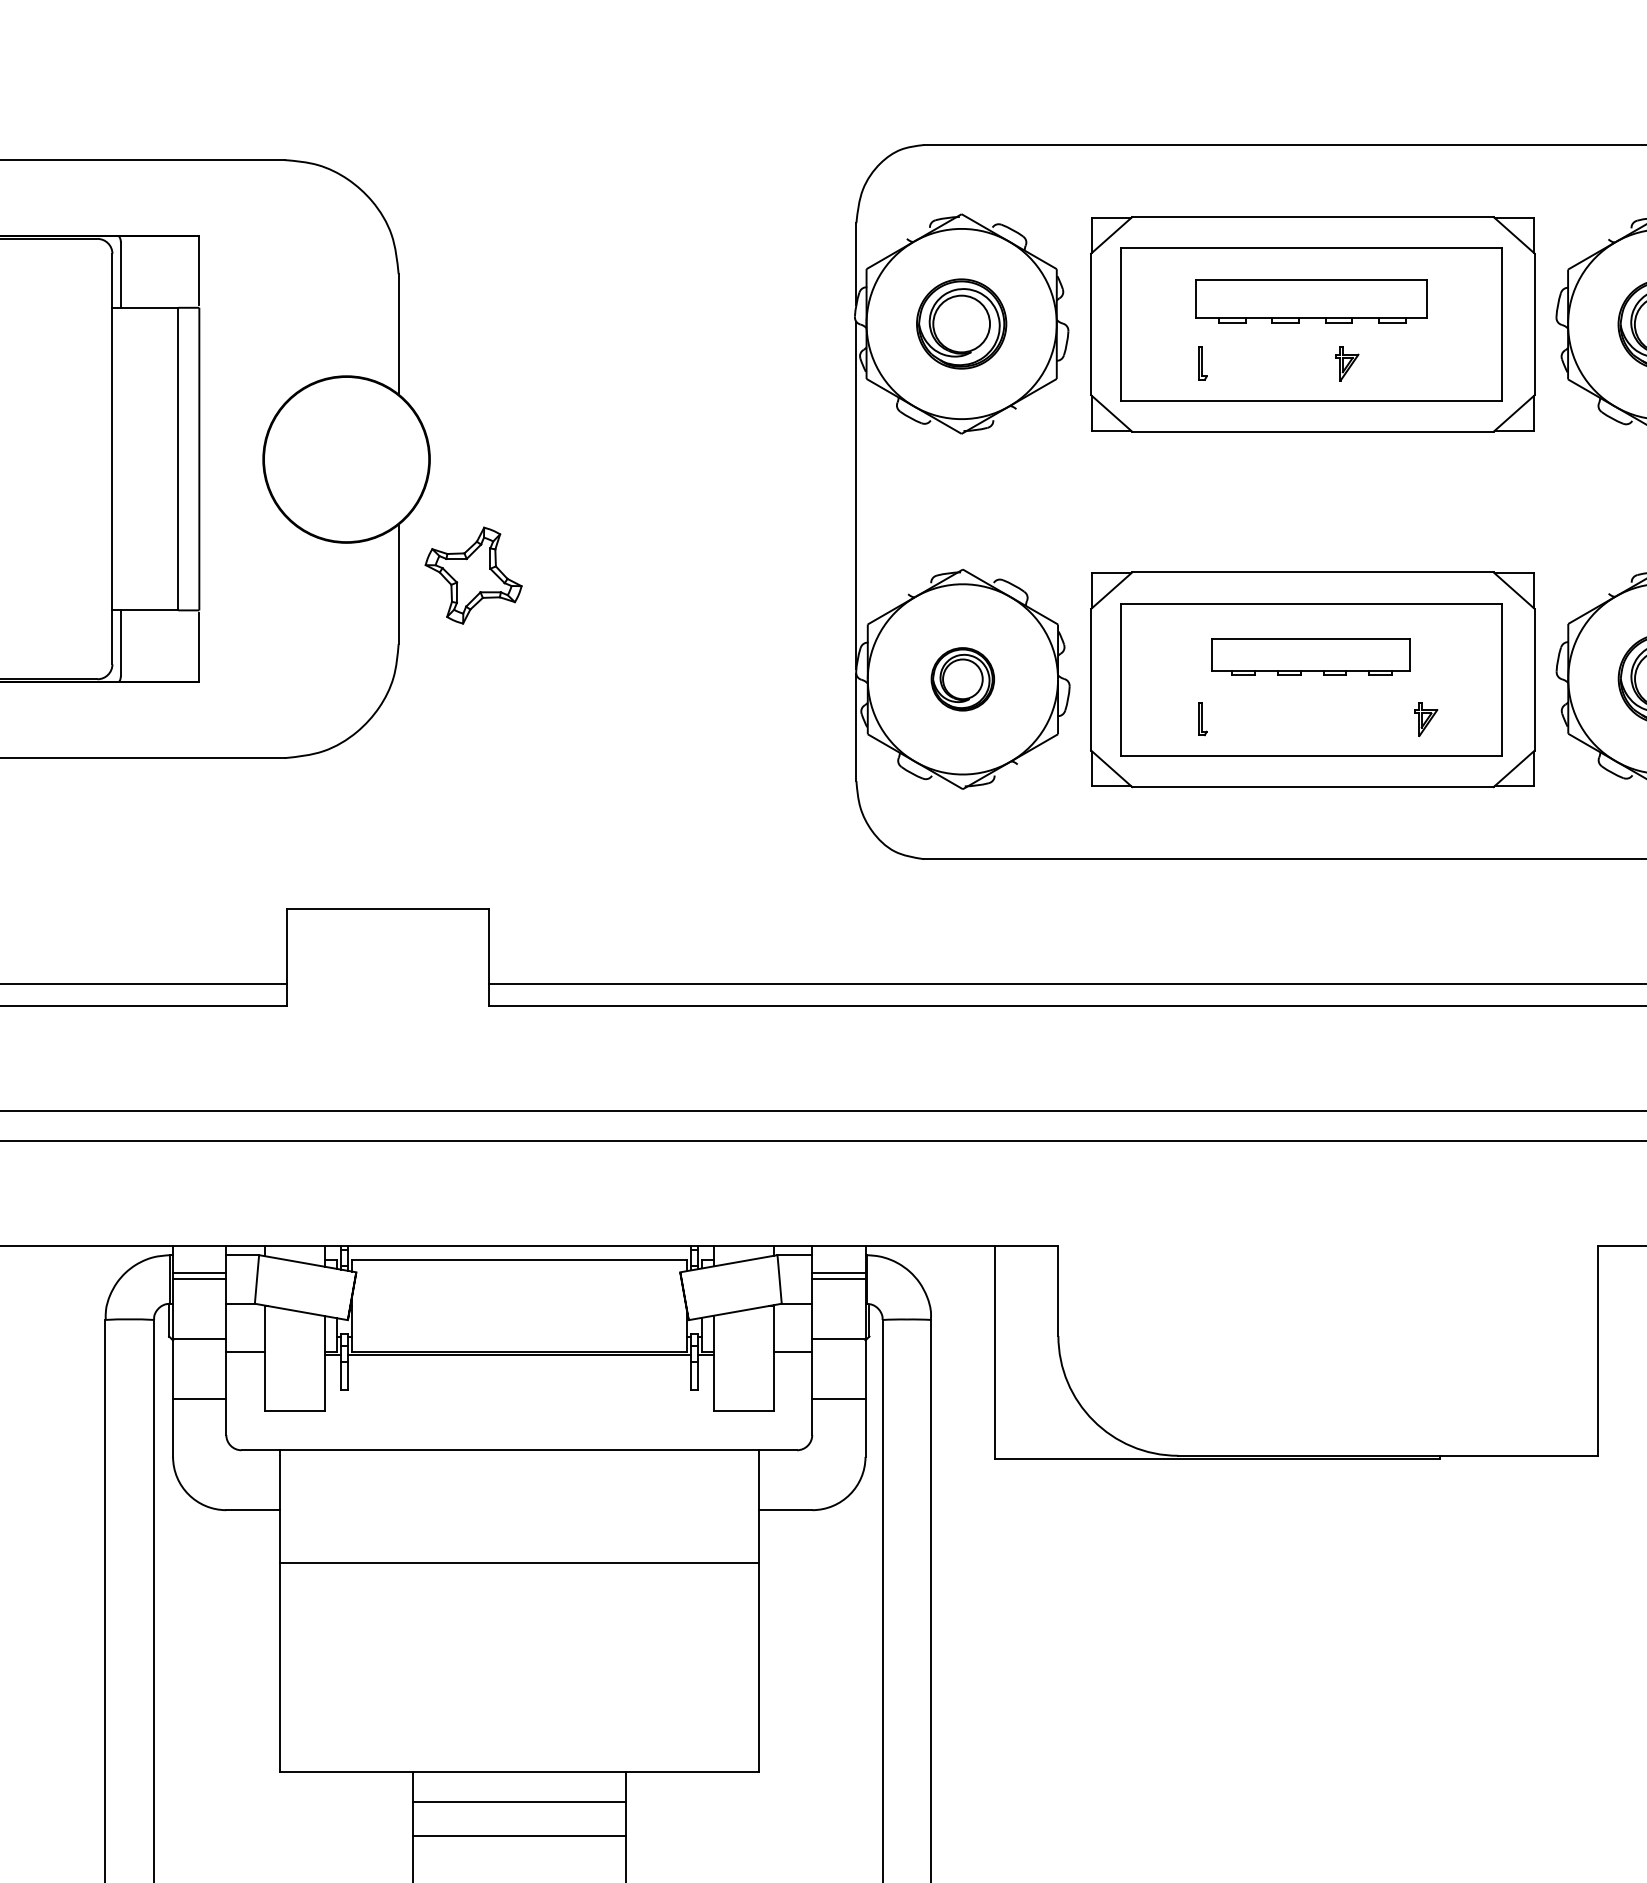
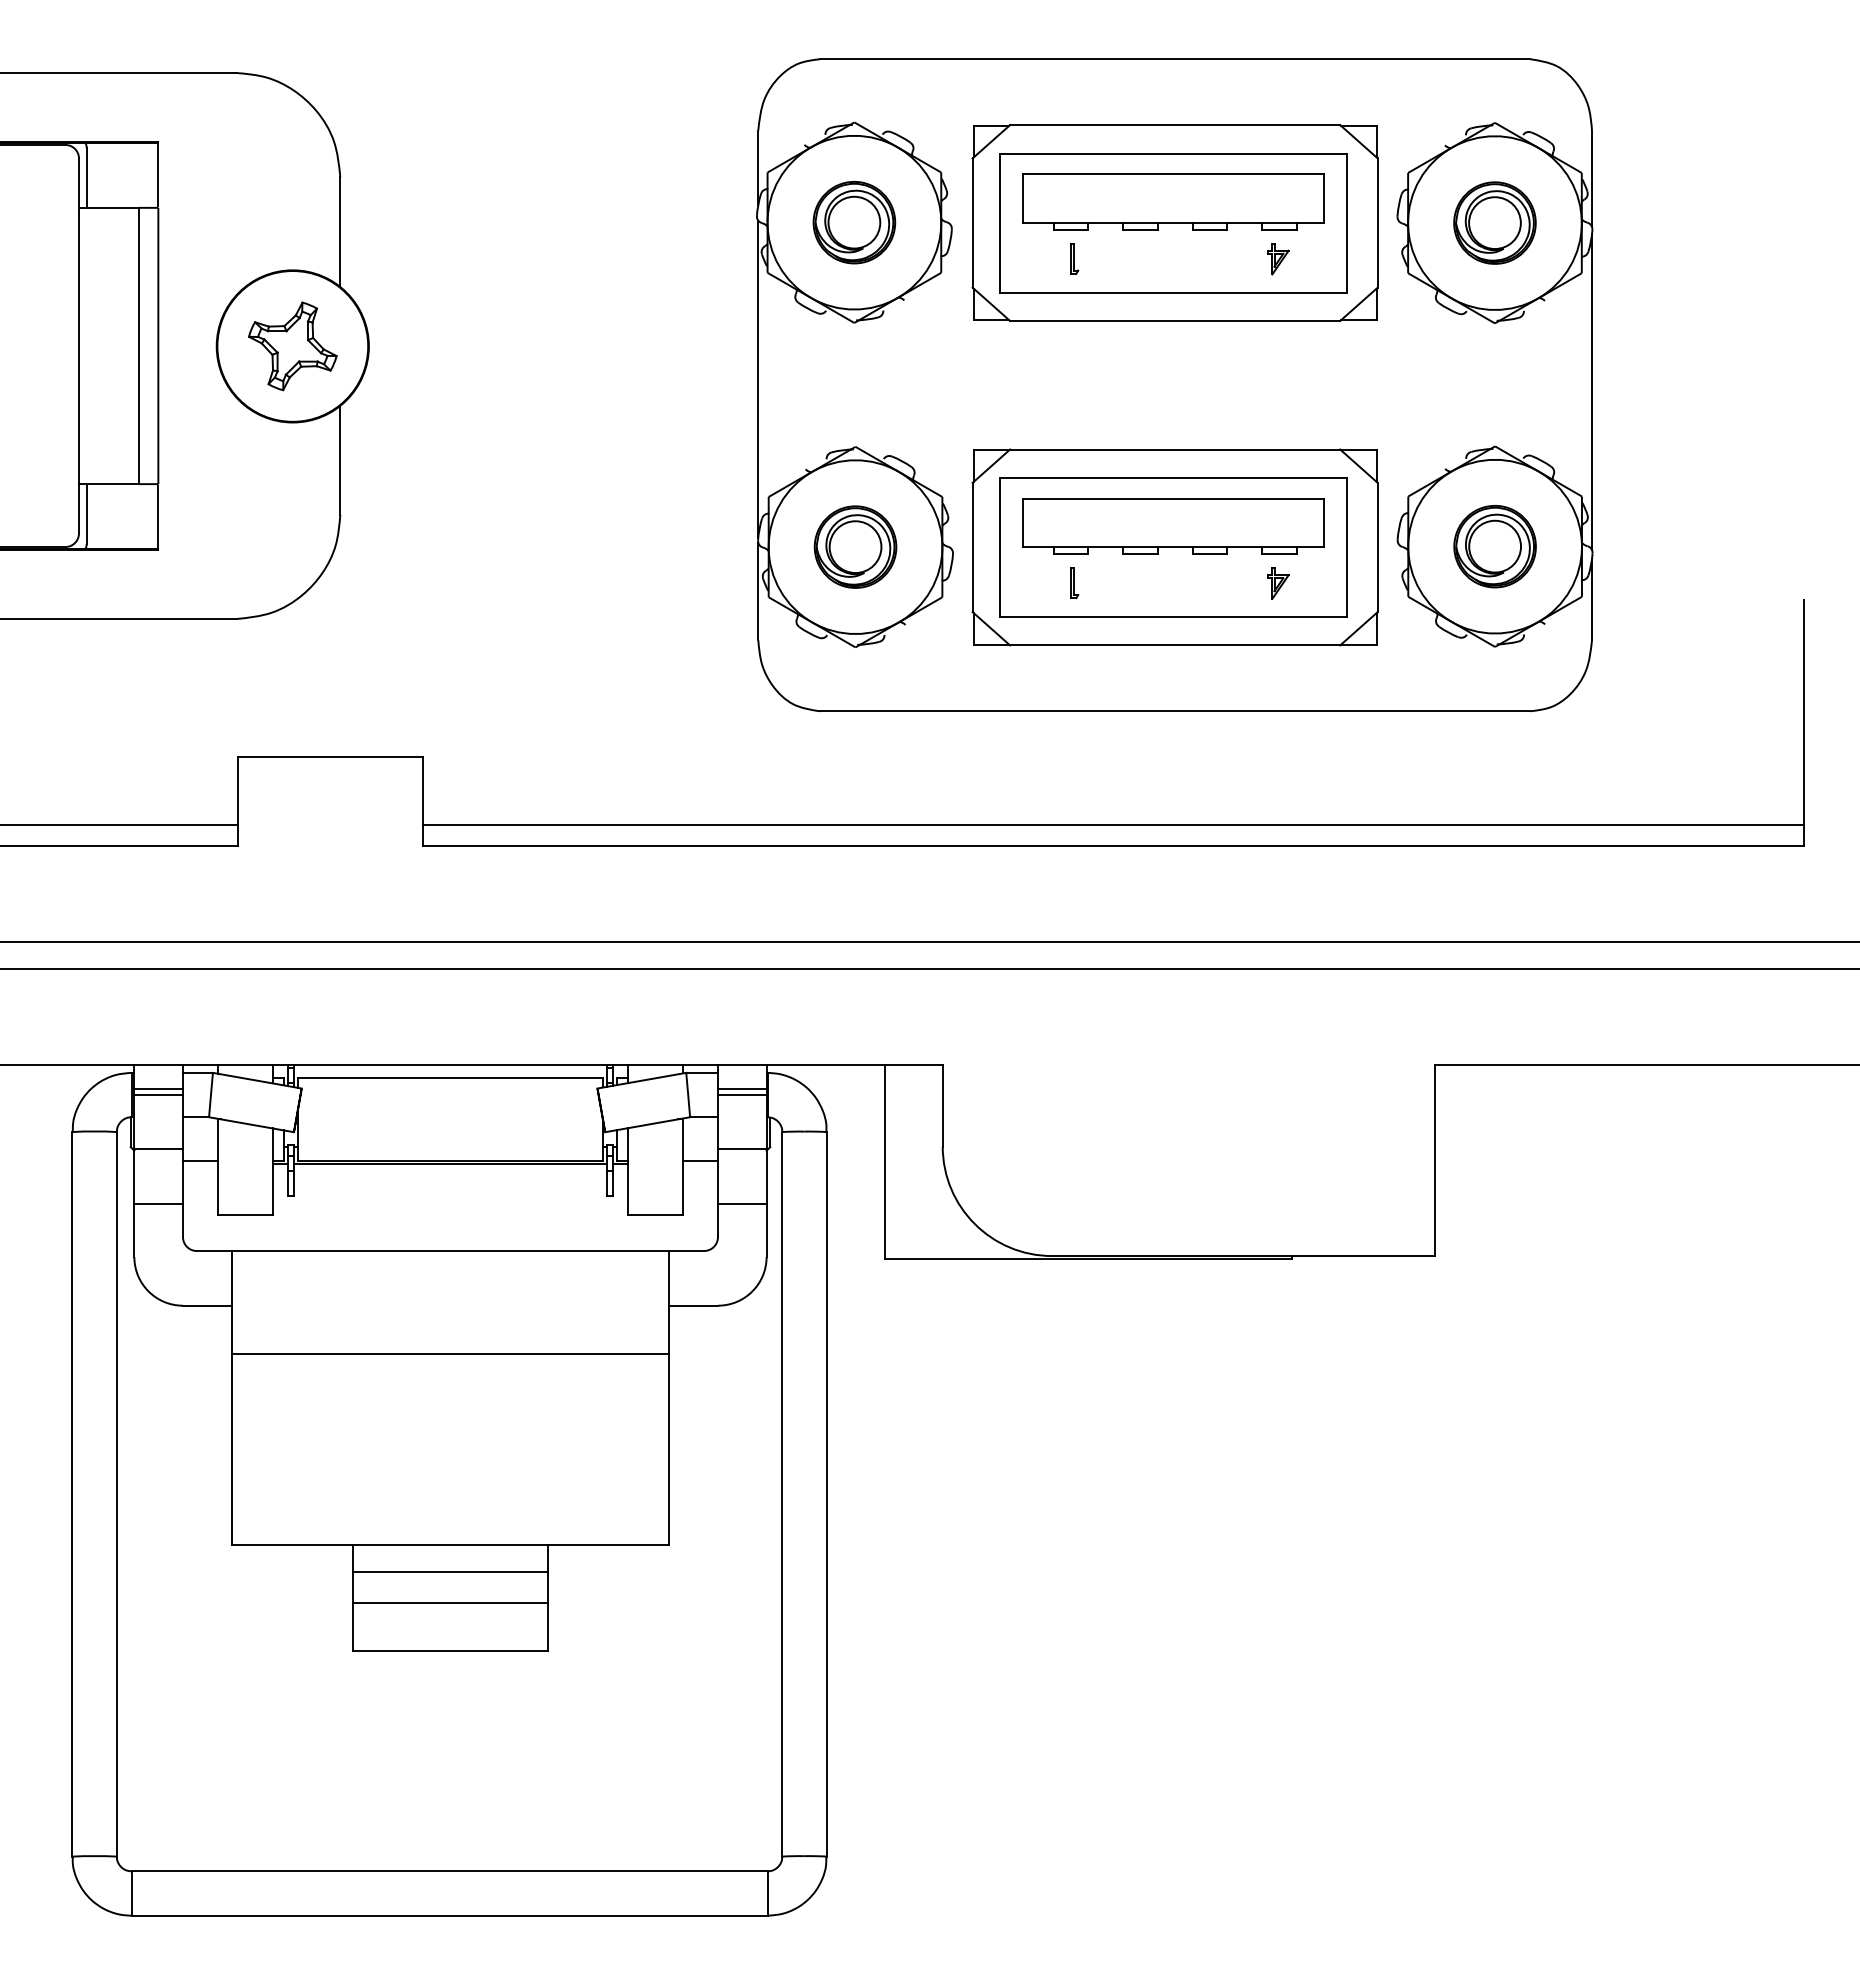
part: (1311, 300) -> (1173, 201), size x1.43
part: (1347, 364) -> (1278, 259), moved
part: (473, 575) -> (292, 346), moved
part: (1311, 656) -> (1173, 526), size x1.67
part: (962, 678) -> (855, 546), size x1.43

